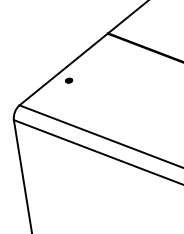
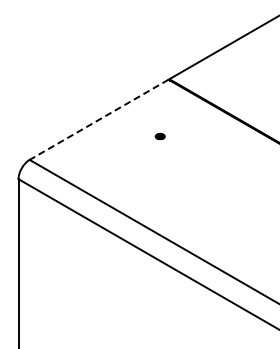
line: (63, 70) -> (98, 120), solid -> dashed
part: (68, 80) -> (159, 135), moved

